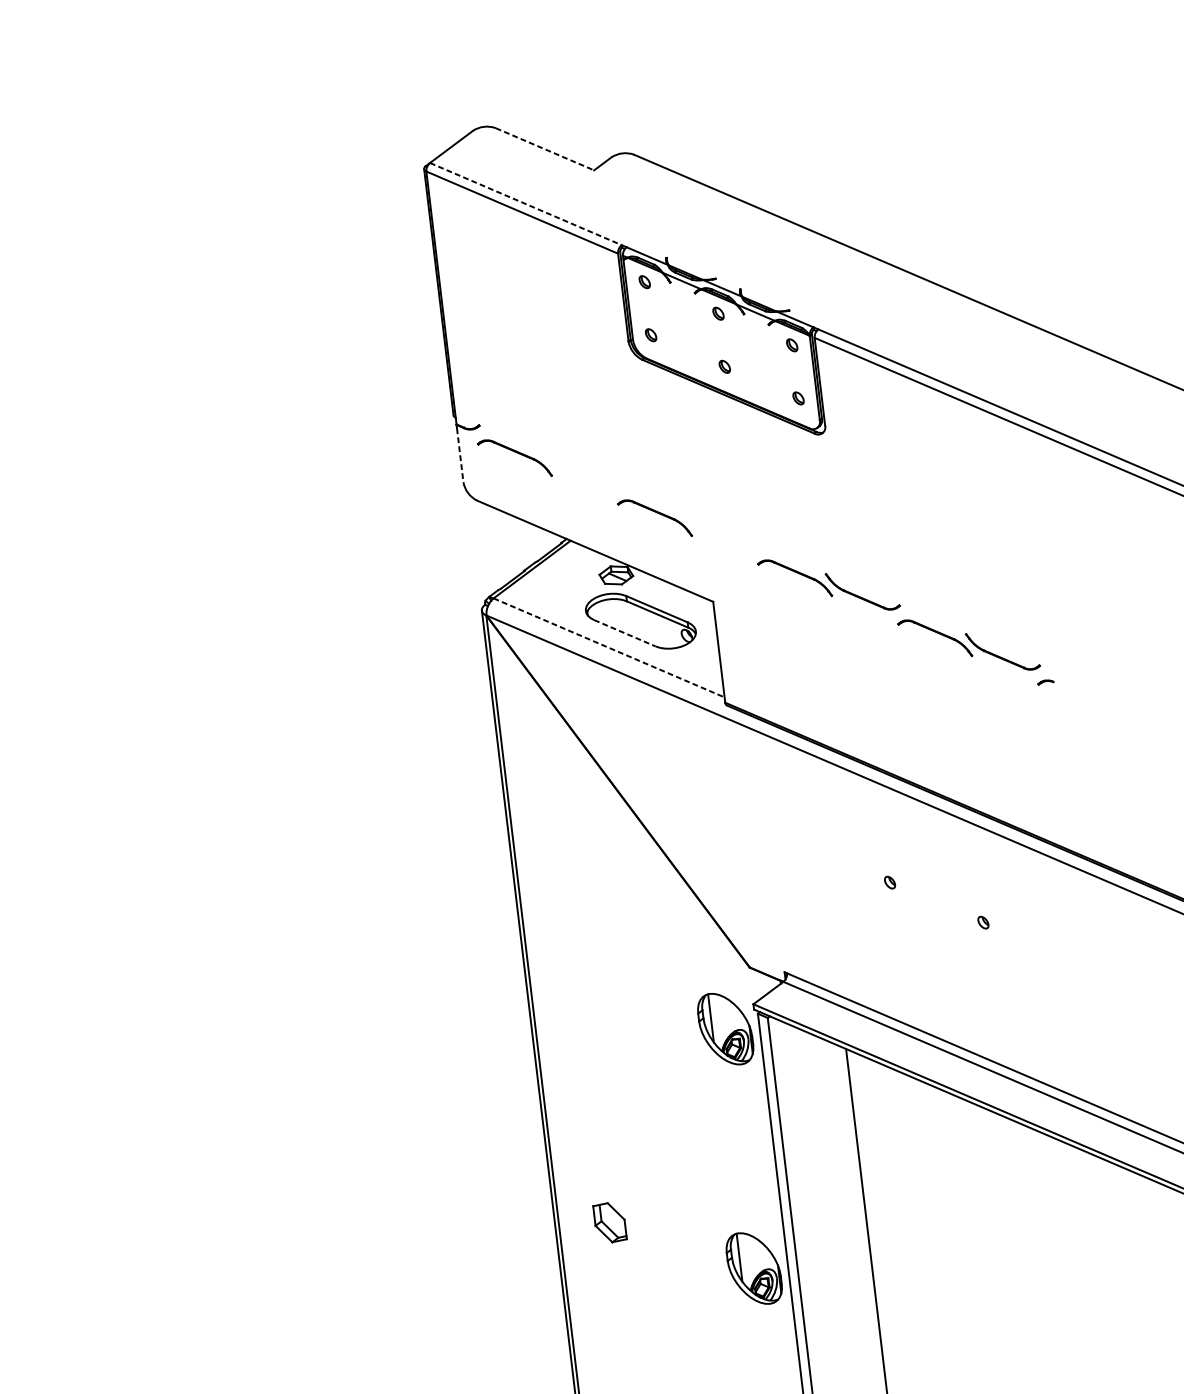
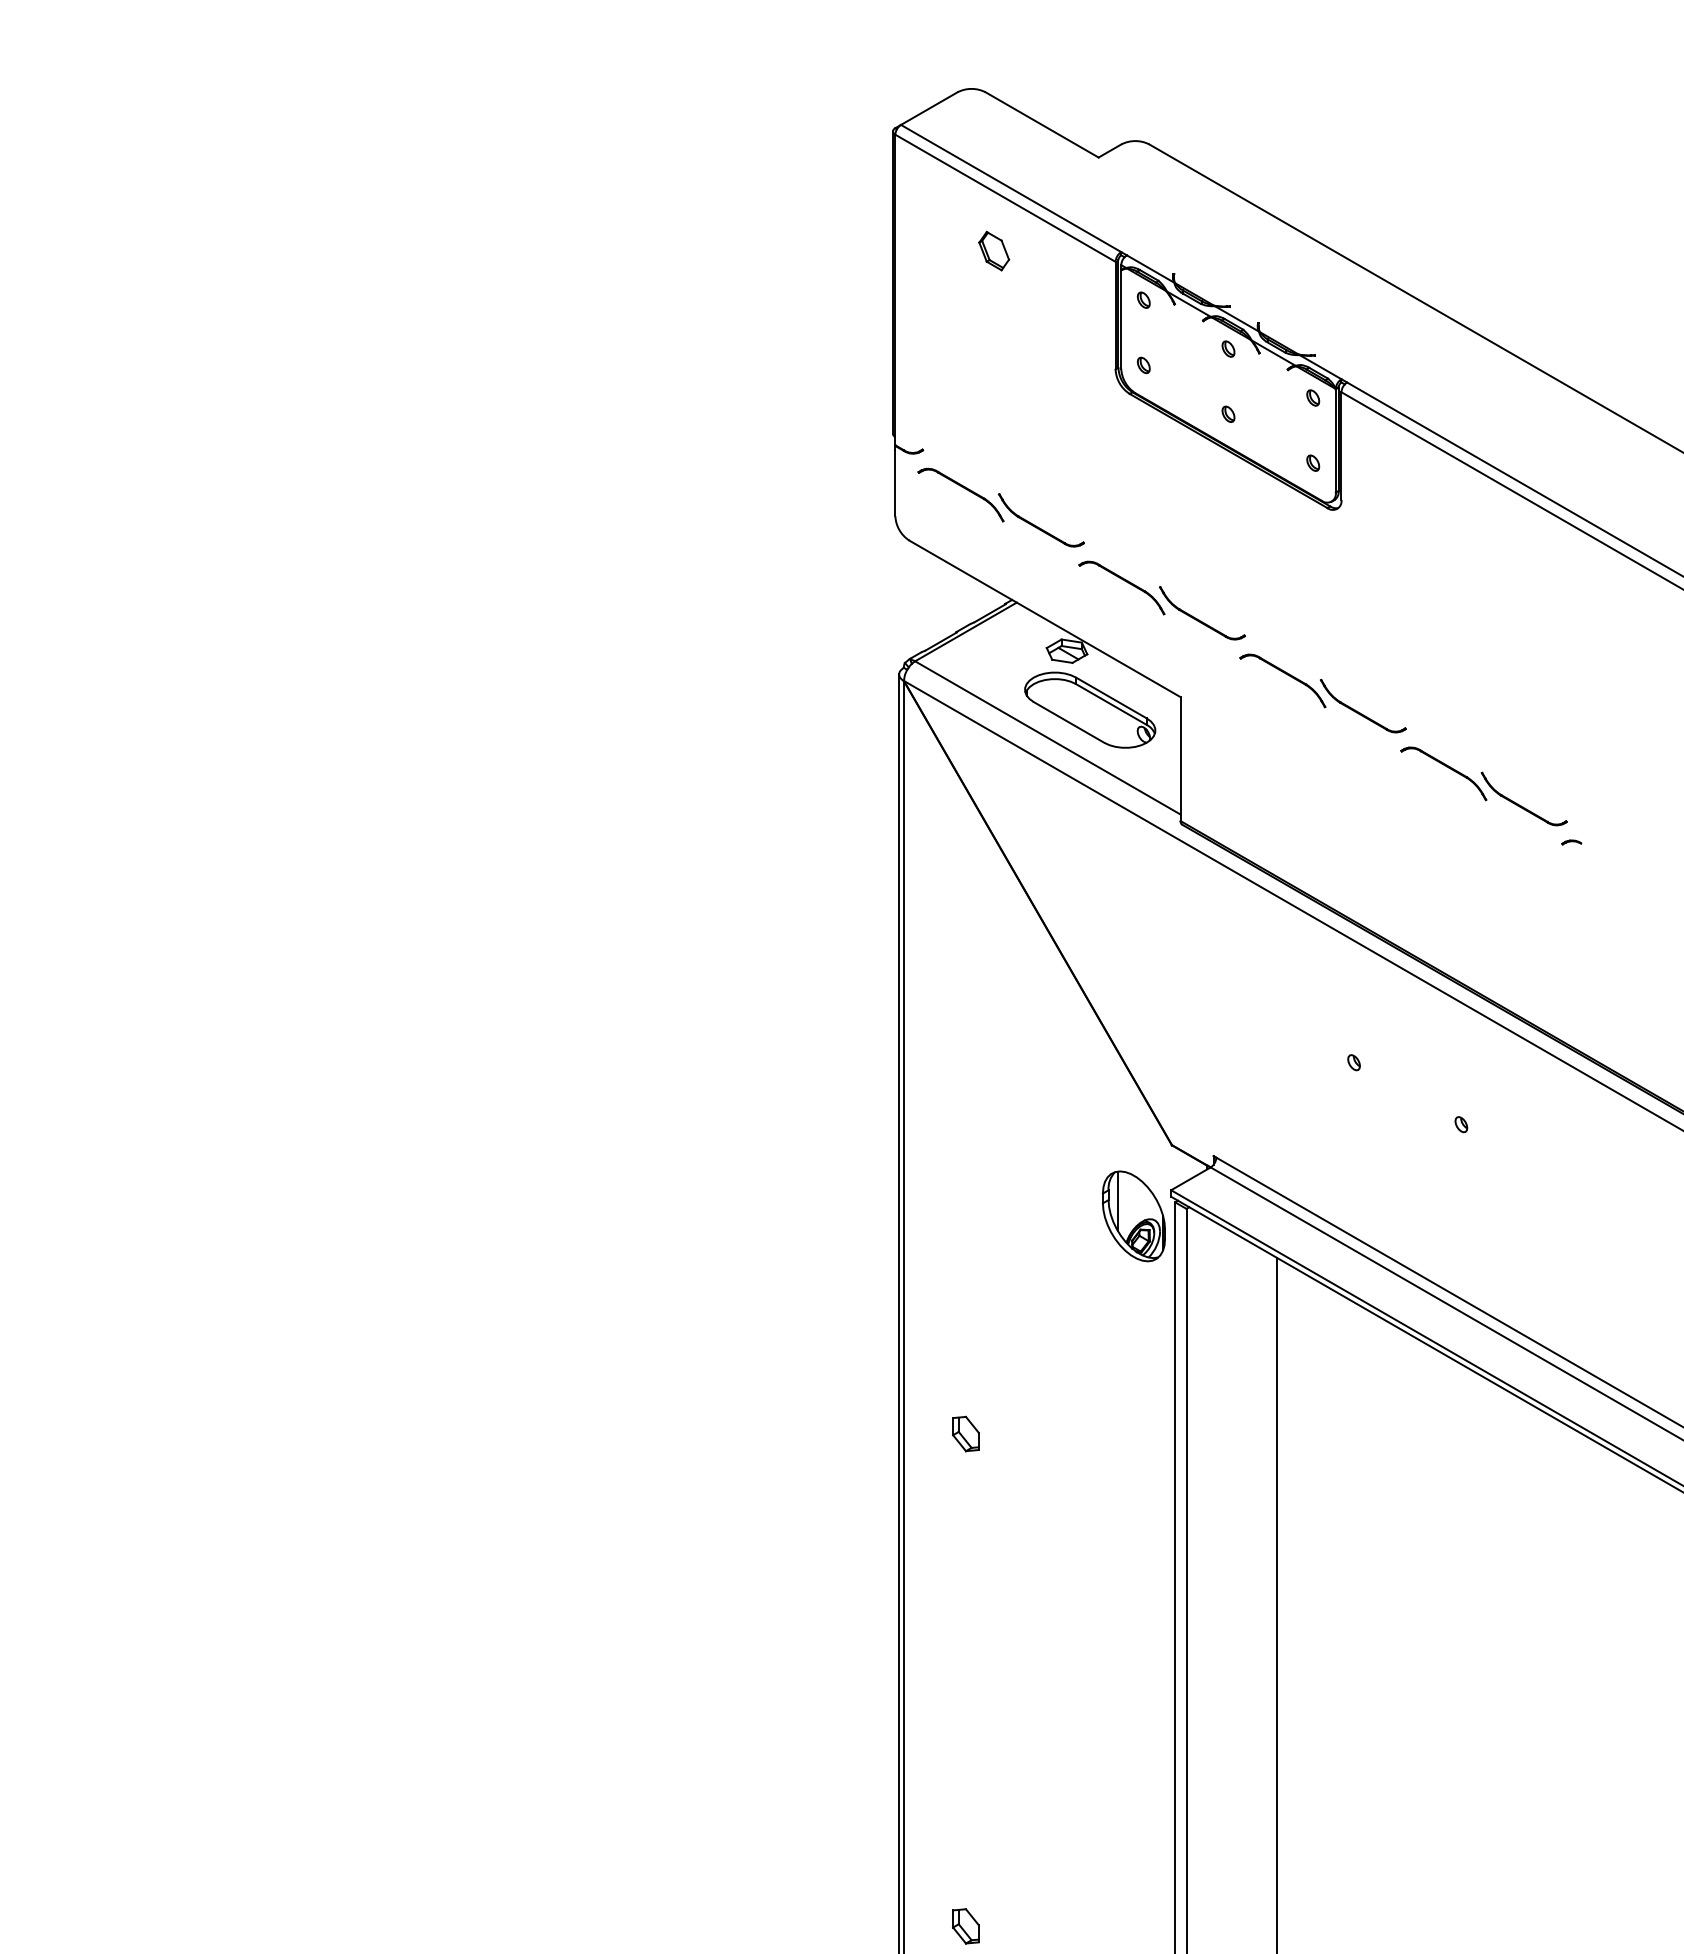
line: (545, 149) -> (1042, 125), dashed -> solid
line: (526, 204) -> (1011, 188), dashed -> solid
part: (518, 256) -> (994, 250), added
line: (460, 455) -> (895, 483), dashed -> solid
part: (580, 476) -> (1038, 526), added
part: (721, 536) -> (1199, 619), added
line: (625, 633) -> (1069, 722), dashed -> solid
line: (609, 648) -> (1048, 738), dashed -> solid
part: (609, 1222) -> (965, 1433), size x0.71
part: (753, 1268) -> (1133, 1510), removed

